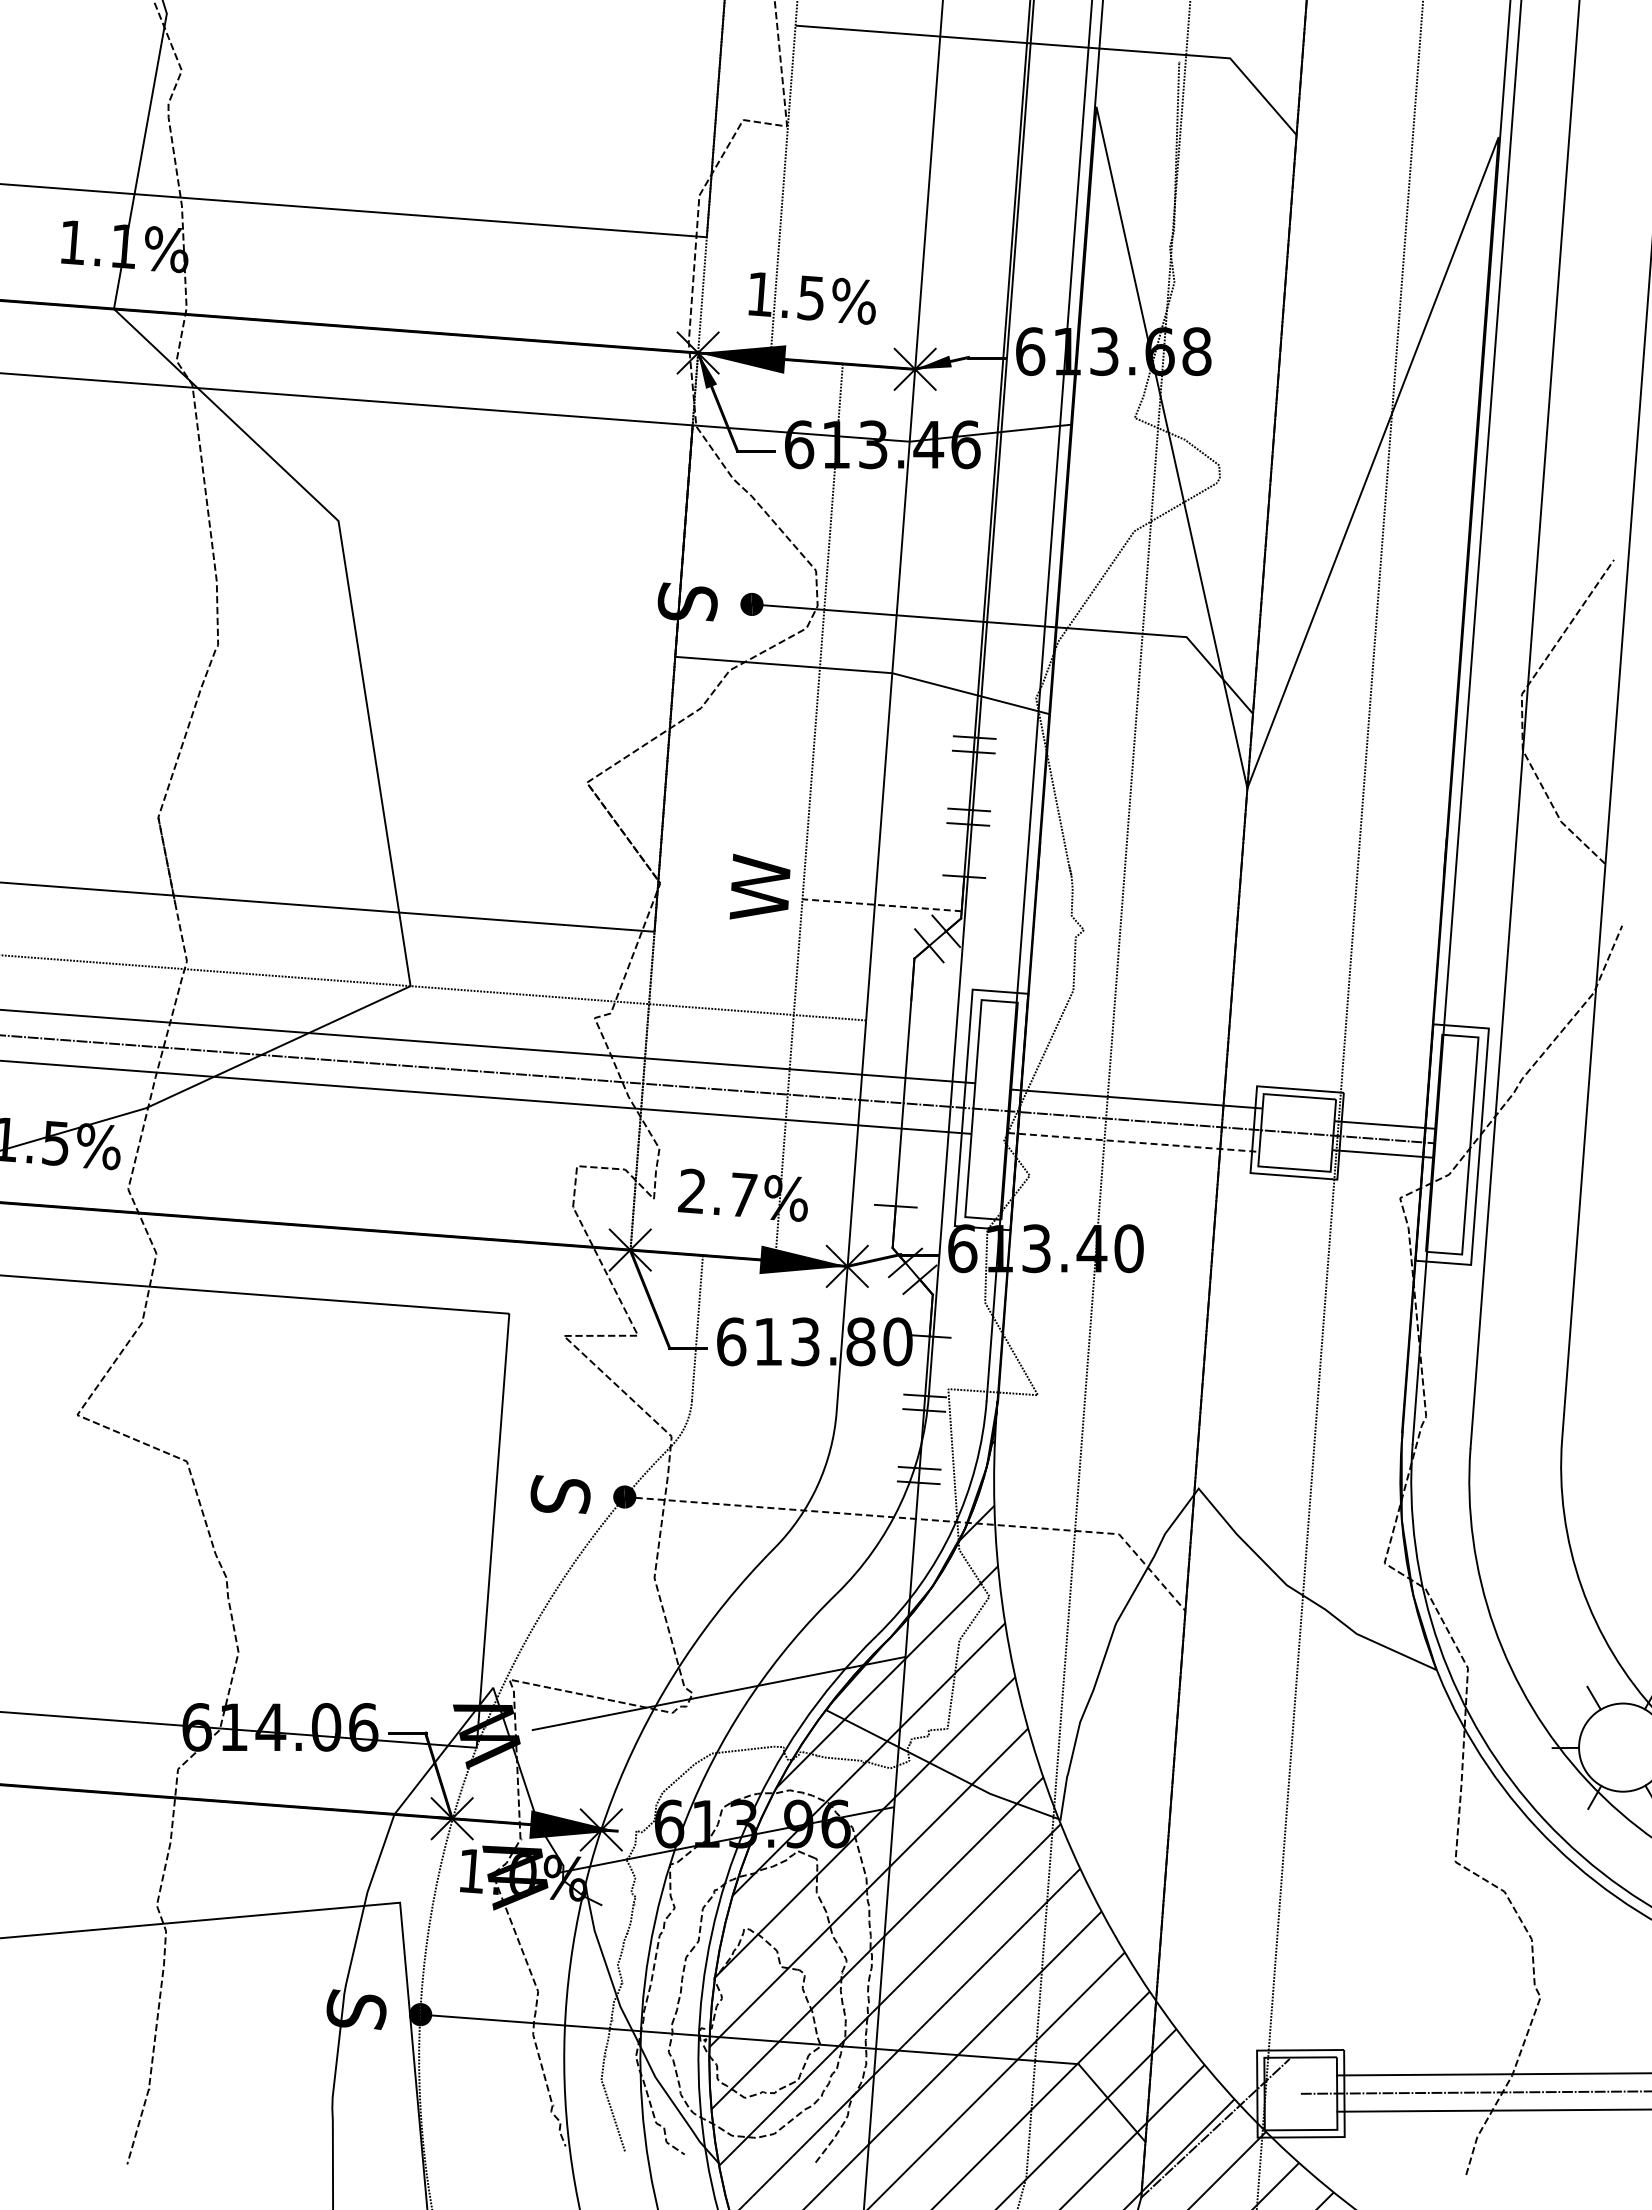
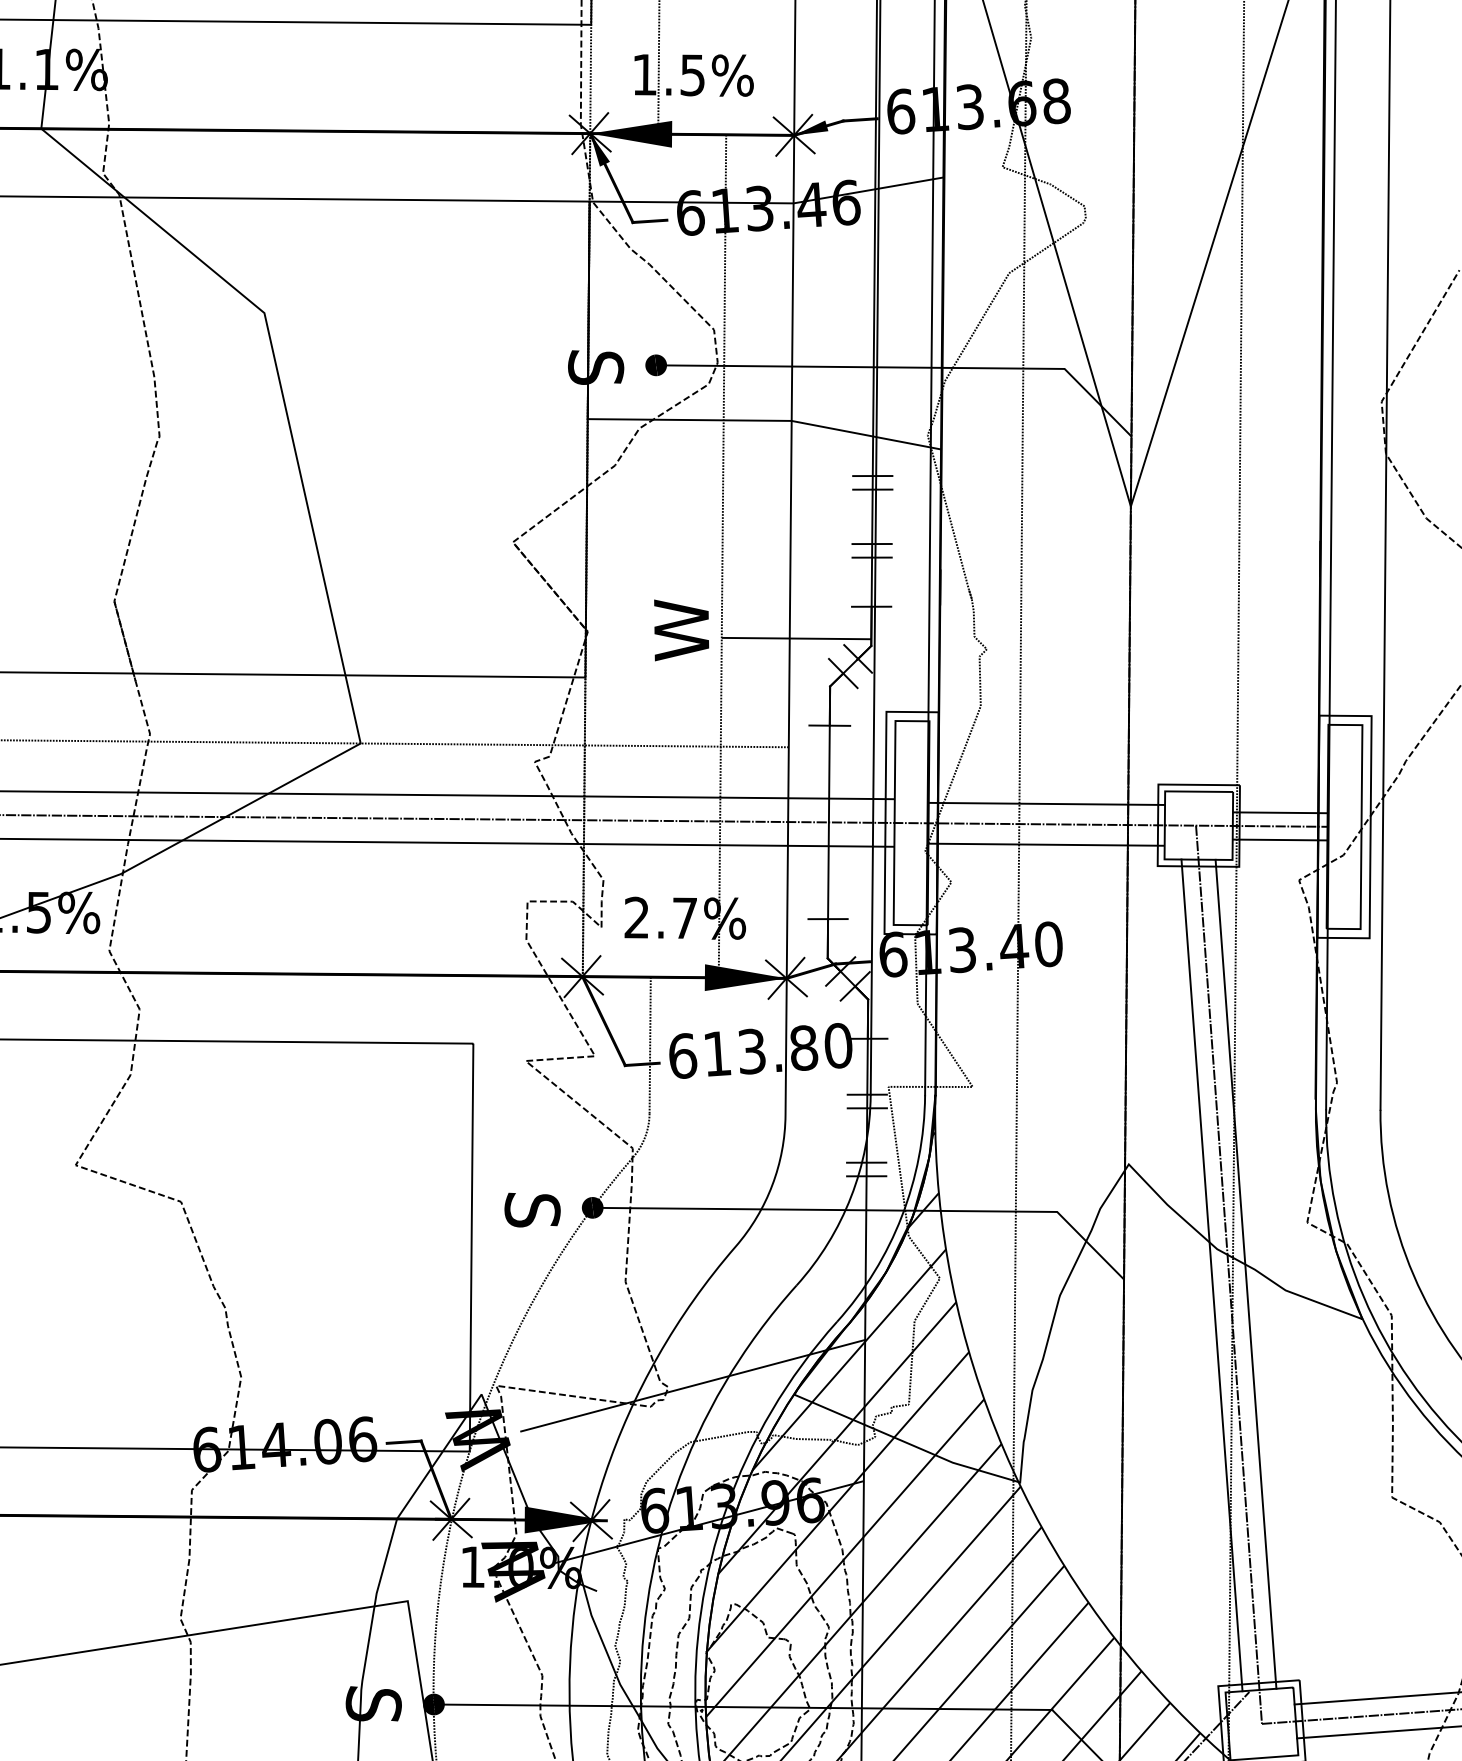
line: (882, 905) -> (796, 638), dashed -> solid
line: (911, 1000) -> (829, 725), added
line: (1134, 1142) -> (1047, 844), dashed -> solid
line: (923, 1519) -> (873, 1210), dashed -> solid
line: (1279, 1612) -> (1212, 1275), added
line: (1297, 1612) -> (1228, 1274), added
line: (1315, 1613) -> (1245, 1273), added

